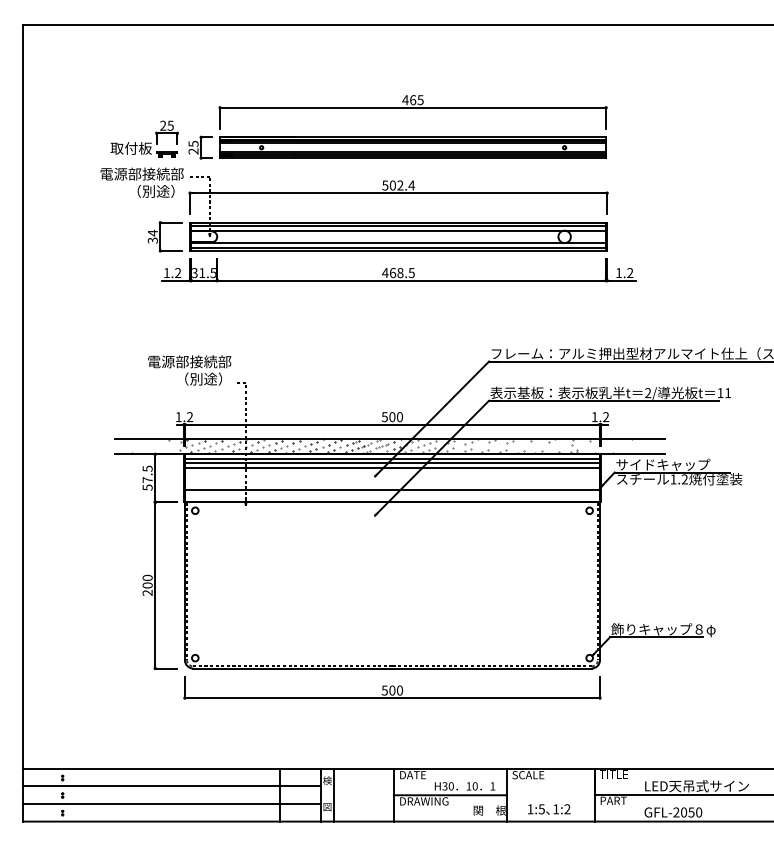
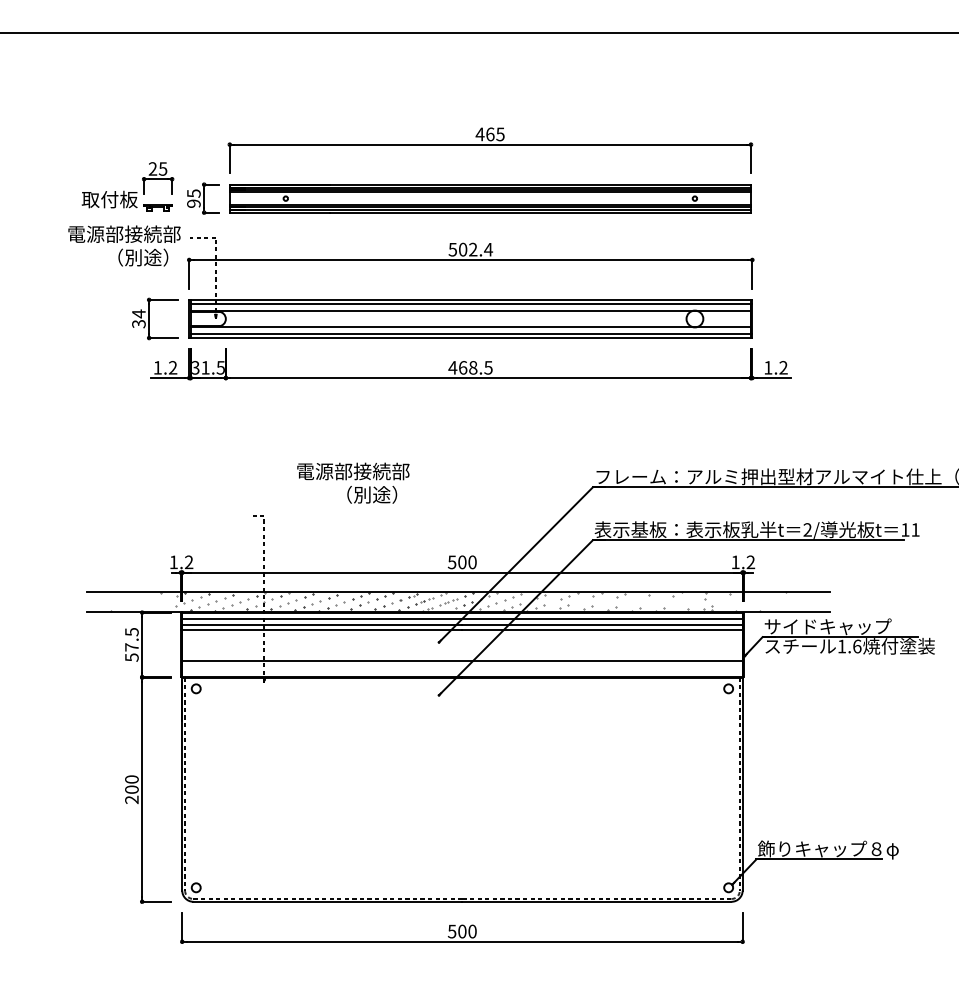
text: (193, 151) -> (193, 203), 25 -> 95
text: (189, 370) -> (353, 483), moved
text: (684, 479) -> (856, 646), 1.2 -> 1.6

